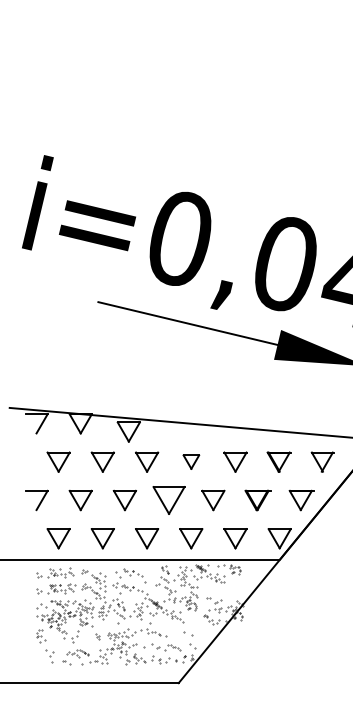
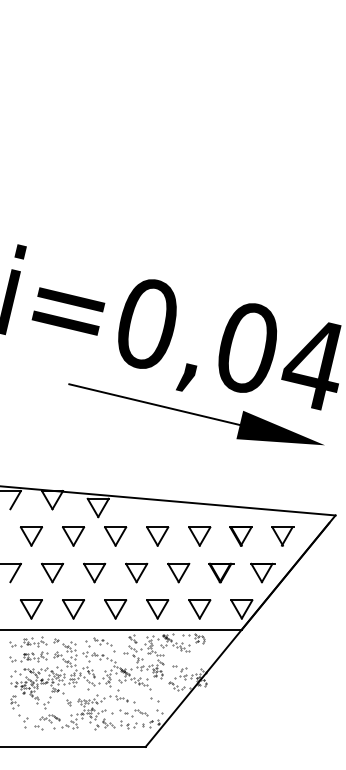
part: (191, 462) -> (157, 536), size x1.43
part: (169, 499) -> (136, 572), size x0.71

